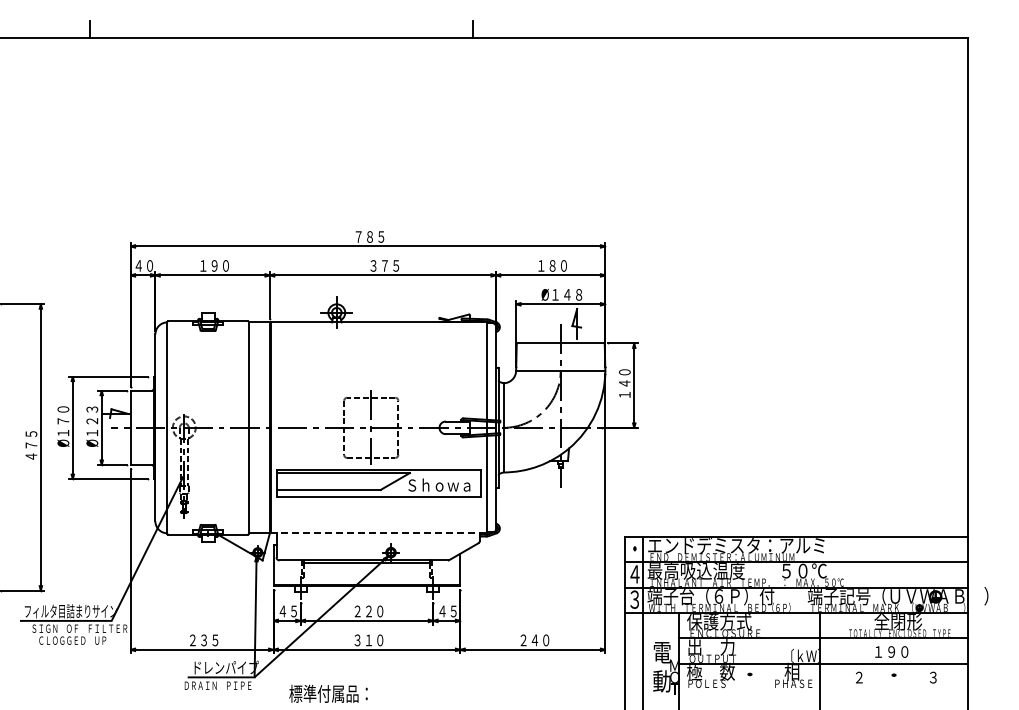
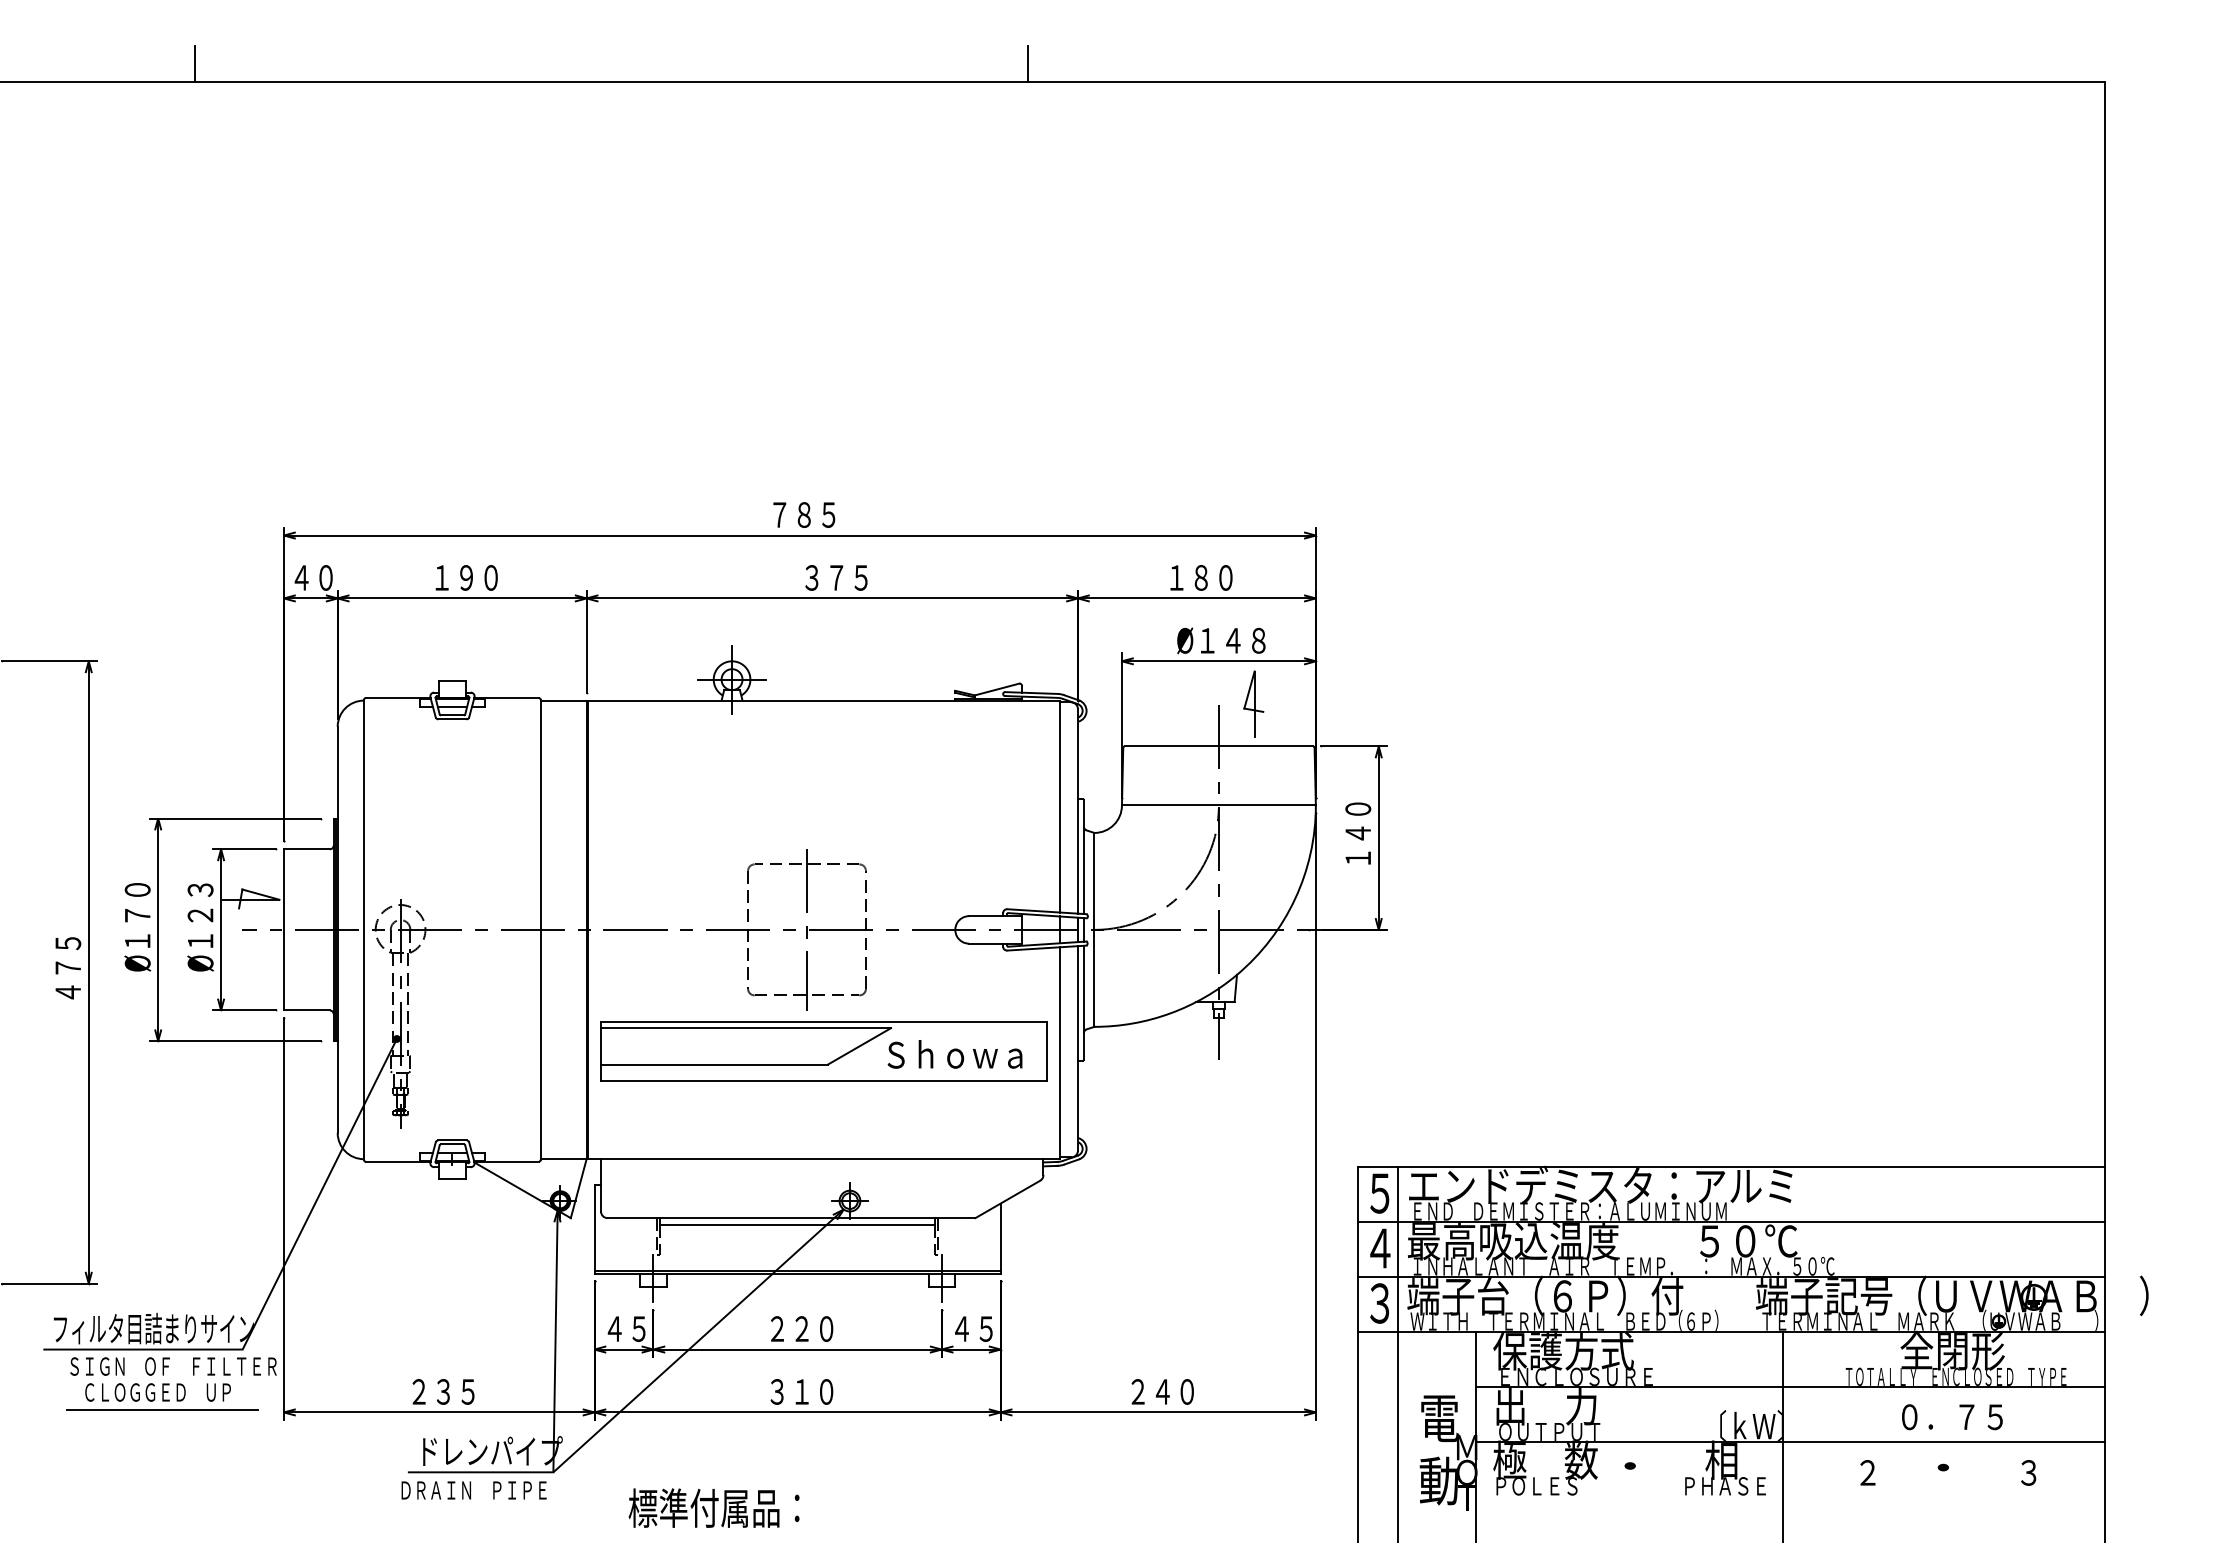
line: (378, 533) -> (822, 1159), dashed -> solid
text: (634, 549) -> (1379, 1194), ・ -> ５
line: (74, 648) -> (161, 1409), added
text: (898, 651) -> (1953, 1416), １９０ -> ０．７５

